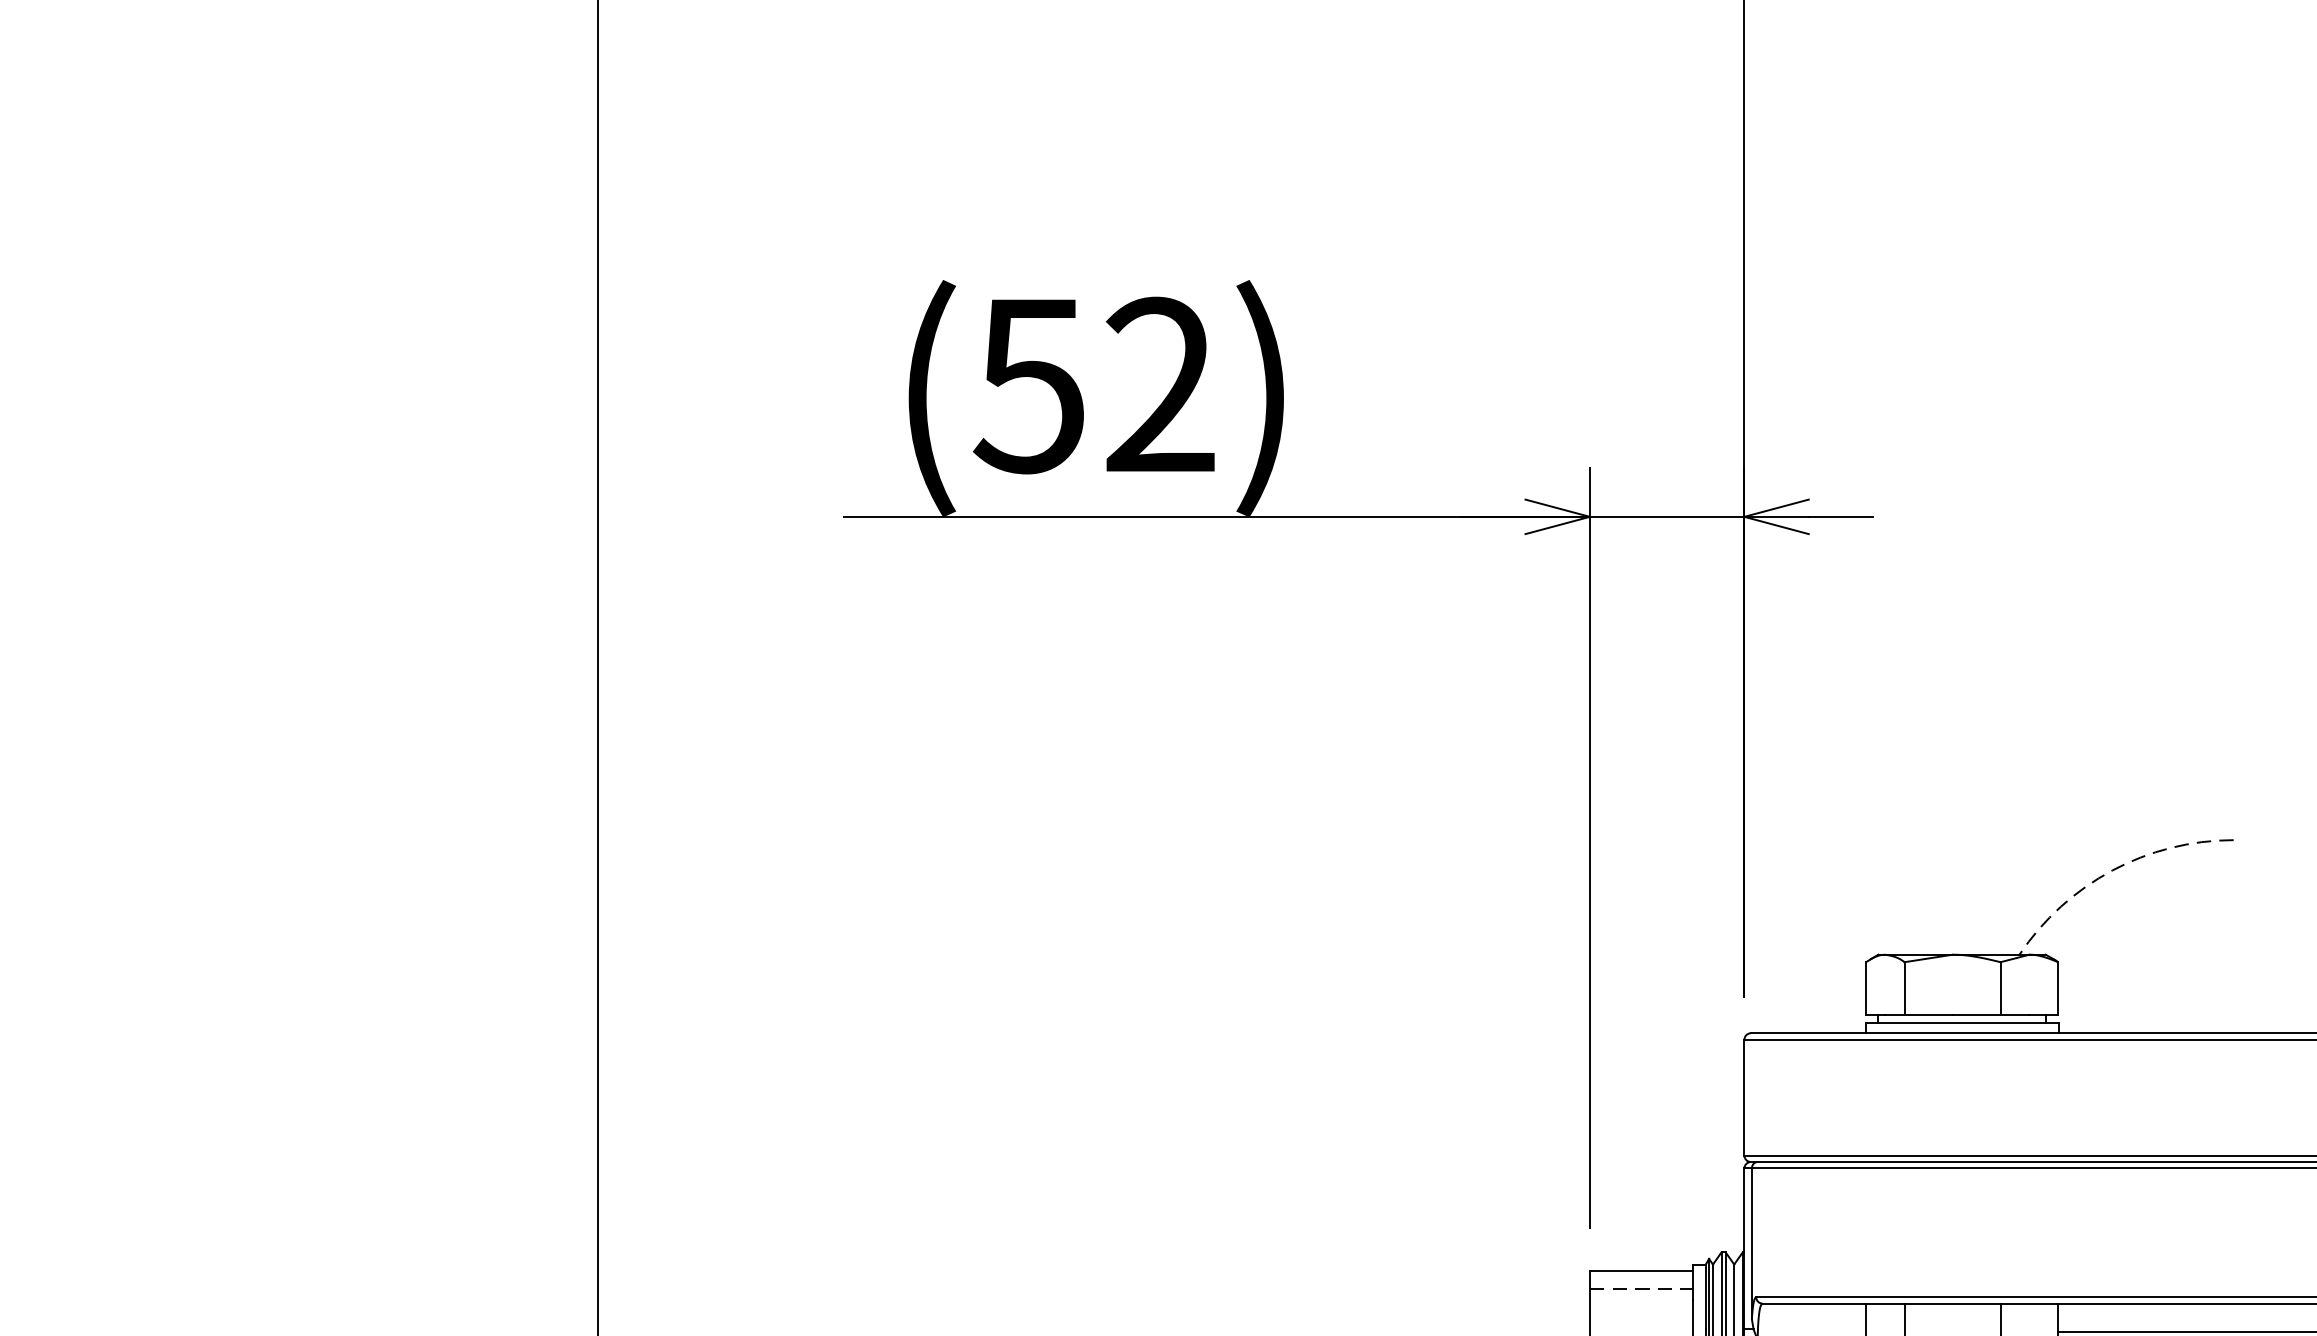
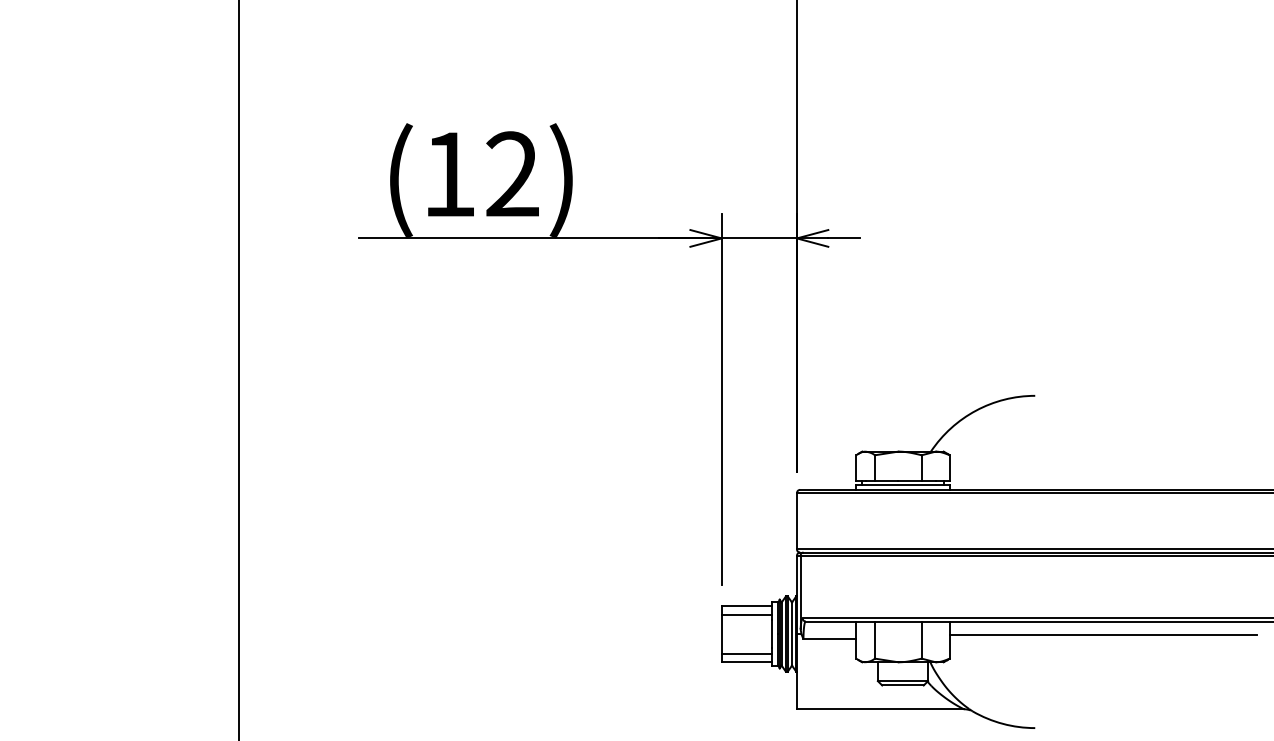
text: (1028, 385) -> (448, 174), (52) -> (12)
arc: (2113, 870) -> (976, 410), dashed -> solid
line: (1642, 1289) -> (747, 614), dashed -> solid

